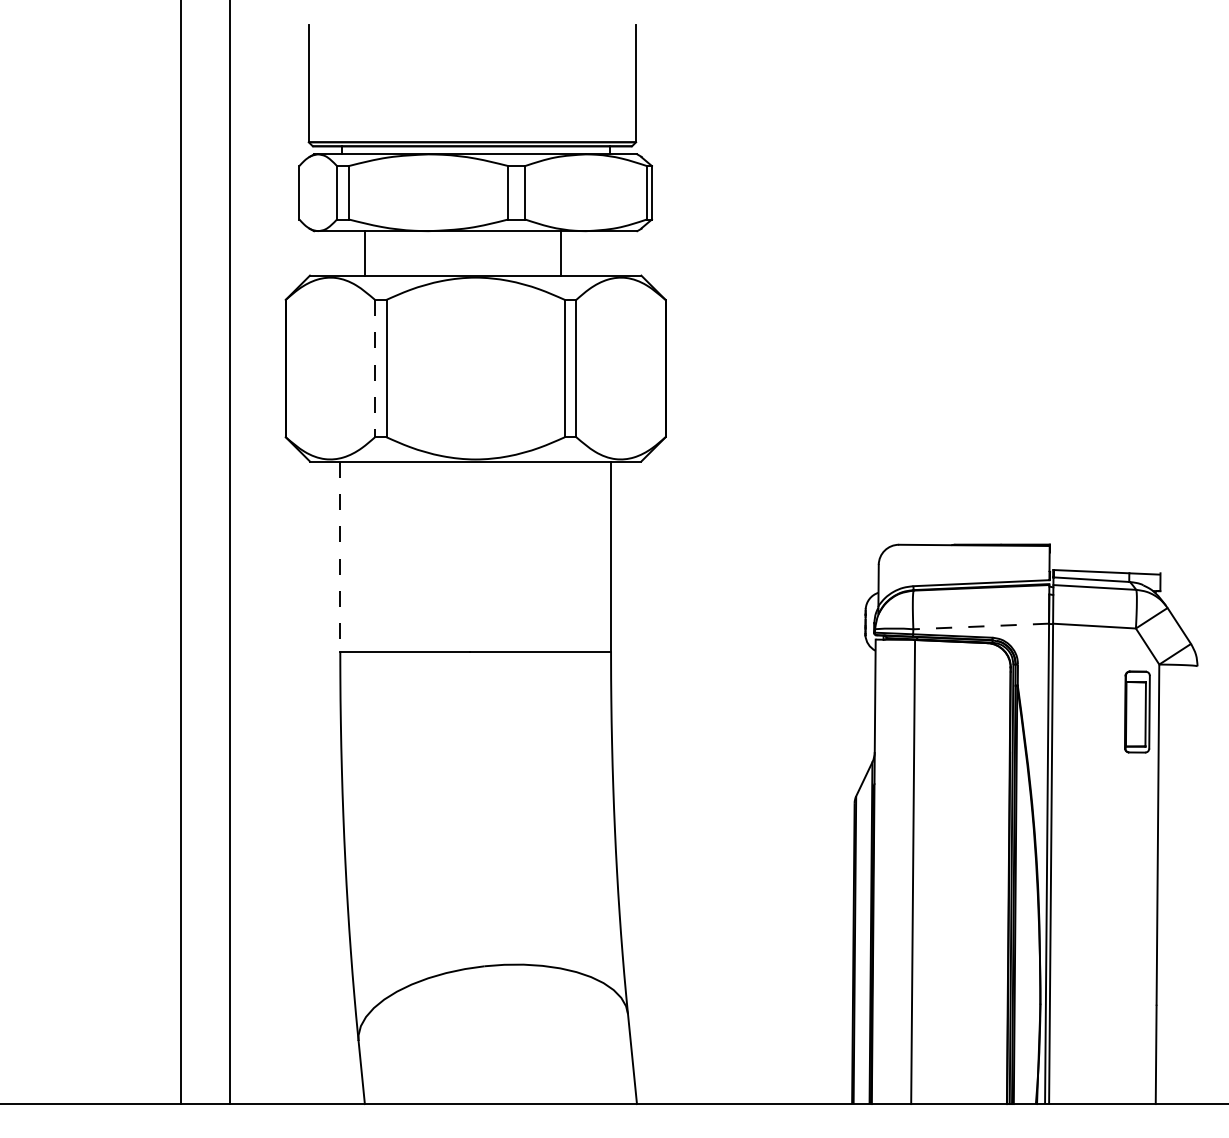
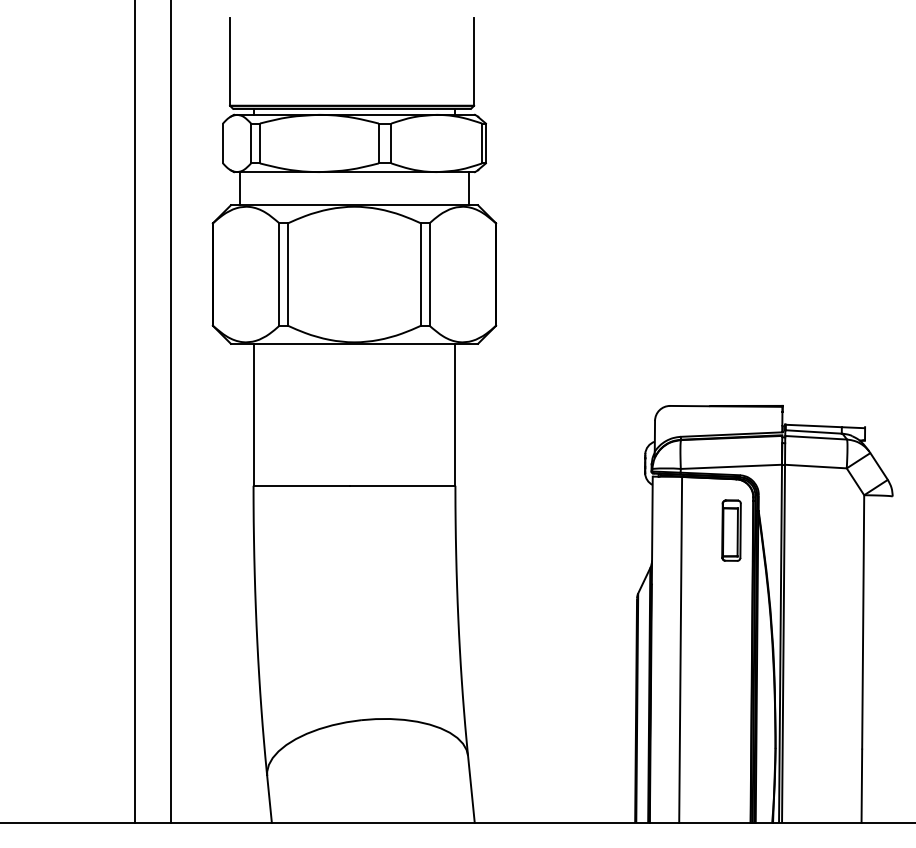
line: (365, 253) -> (240, 188), moved
line: (561, 253) -> (469, 188), moved
line: (375, 368) -> (279, 274), dashed -> solid
line: (340, 557) -> (253, 415), dashed -> solid
line: (981, 626) -> (731, 466), dashed -> solid
part: (1137, 711) -> (731, 530), moved

